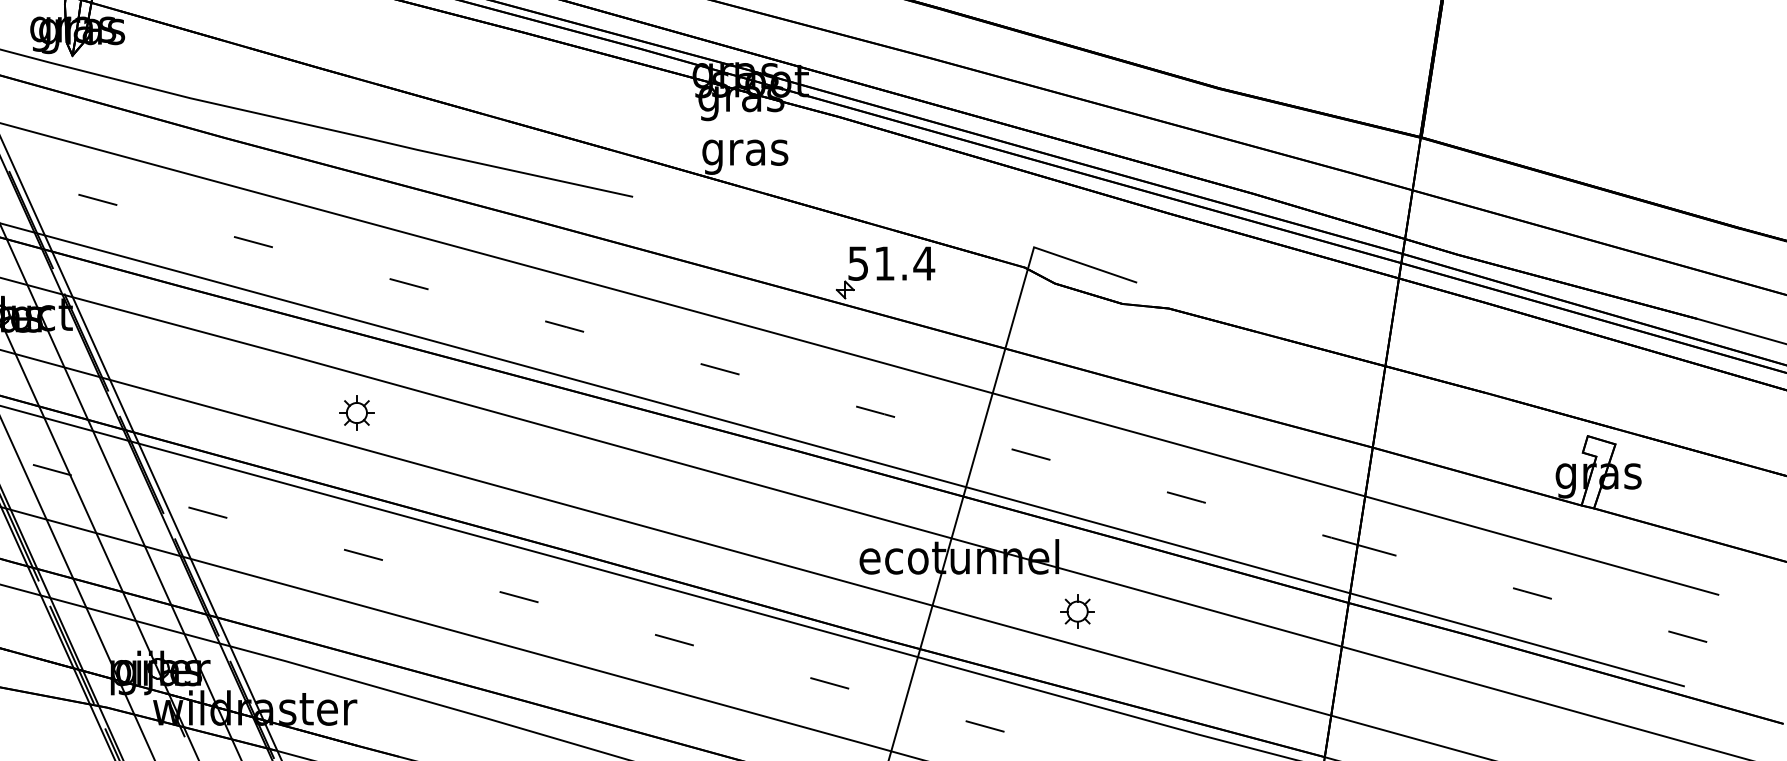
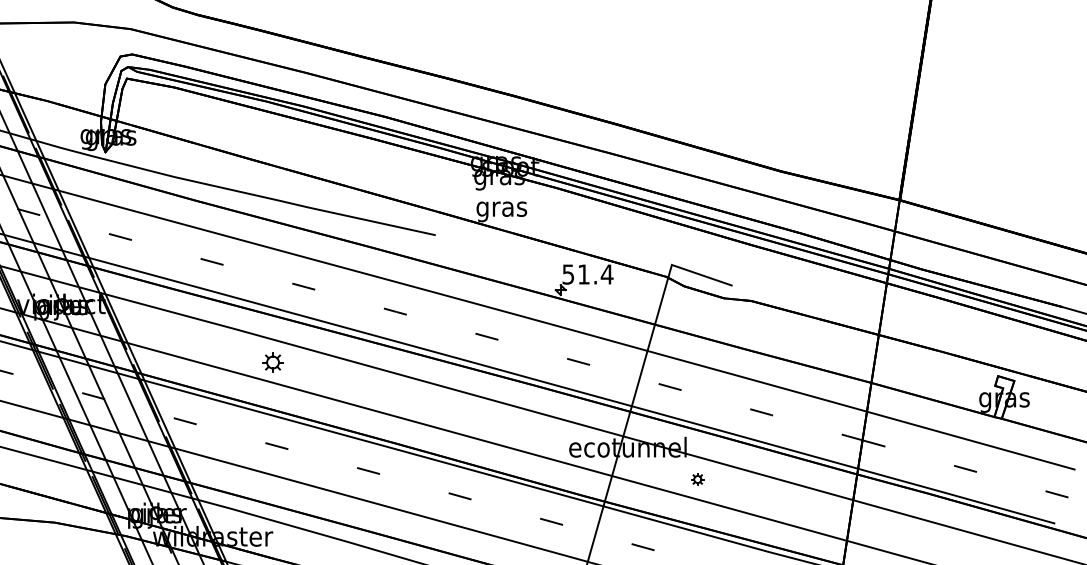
part: (1077, 611) -> (697, 479), size x0.6

